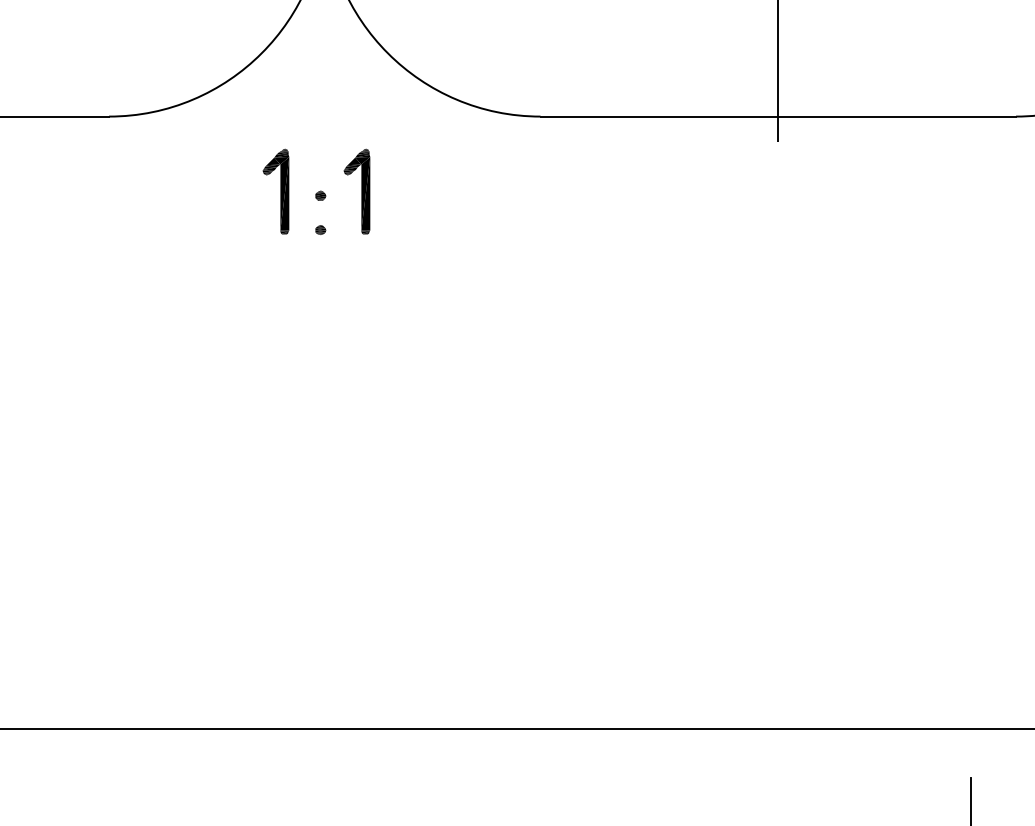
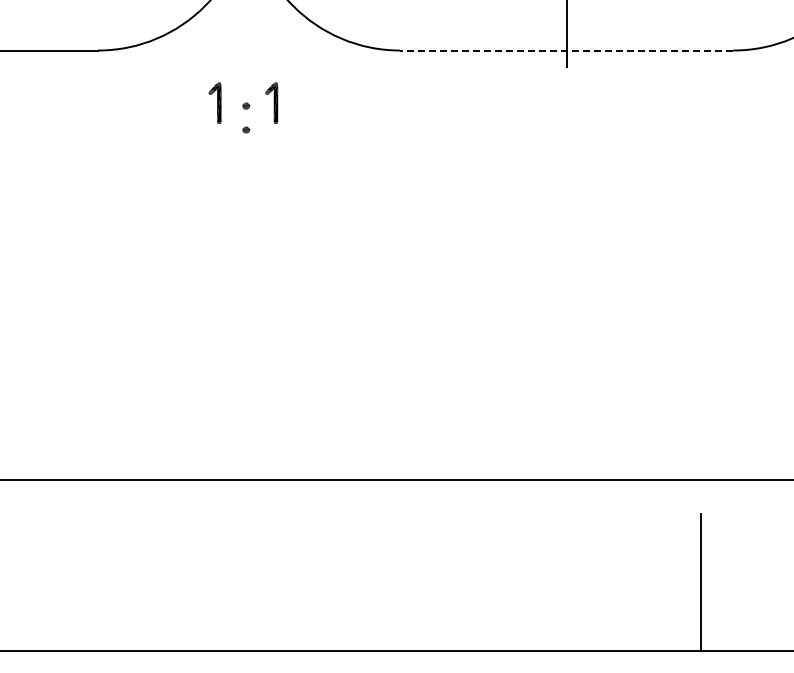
line: (777, 116) -> (566, 50), solid -> dashed
part: (275, 190) -> (214, 102), size x0.7
part: (356, 190) -> (271, 102), size x0.7

